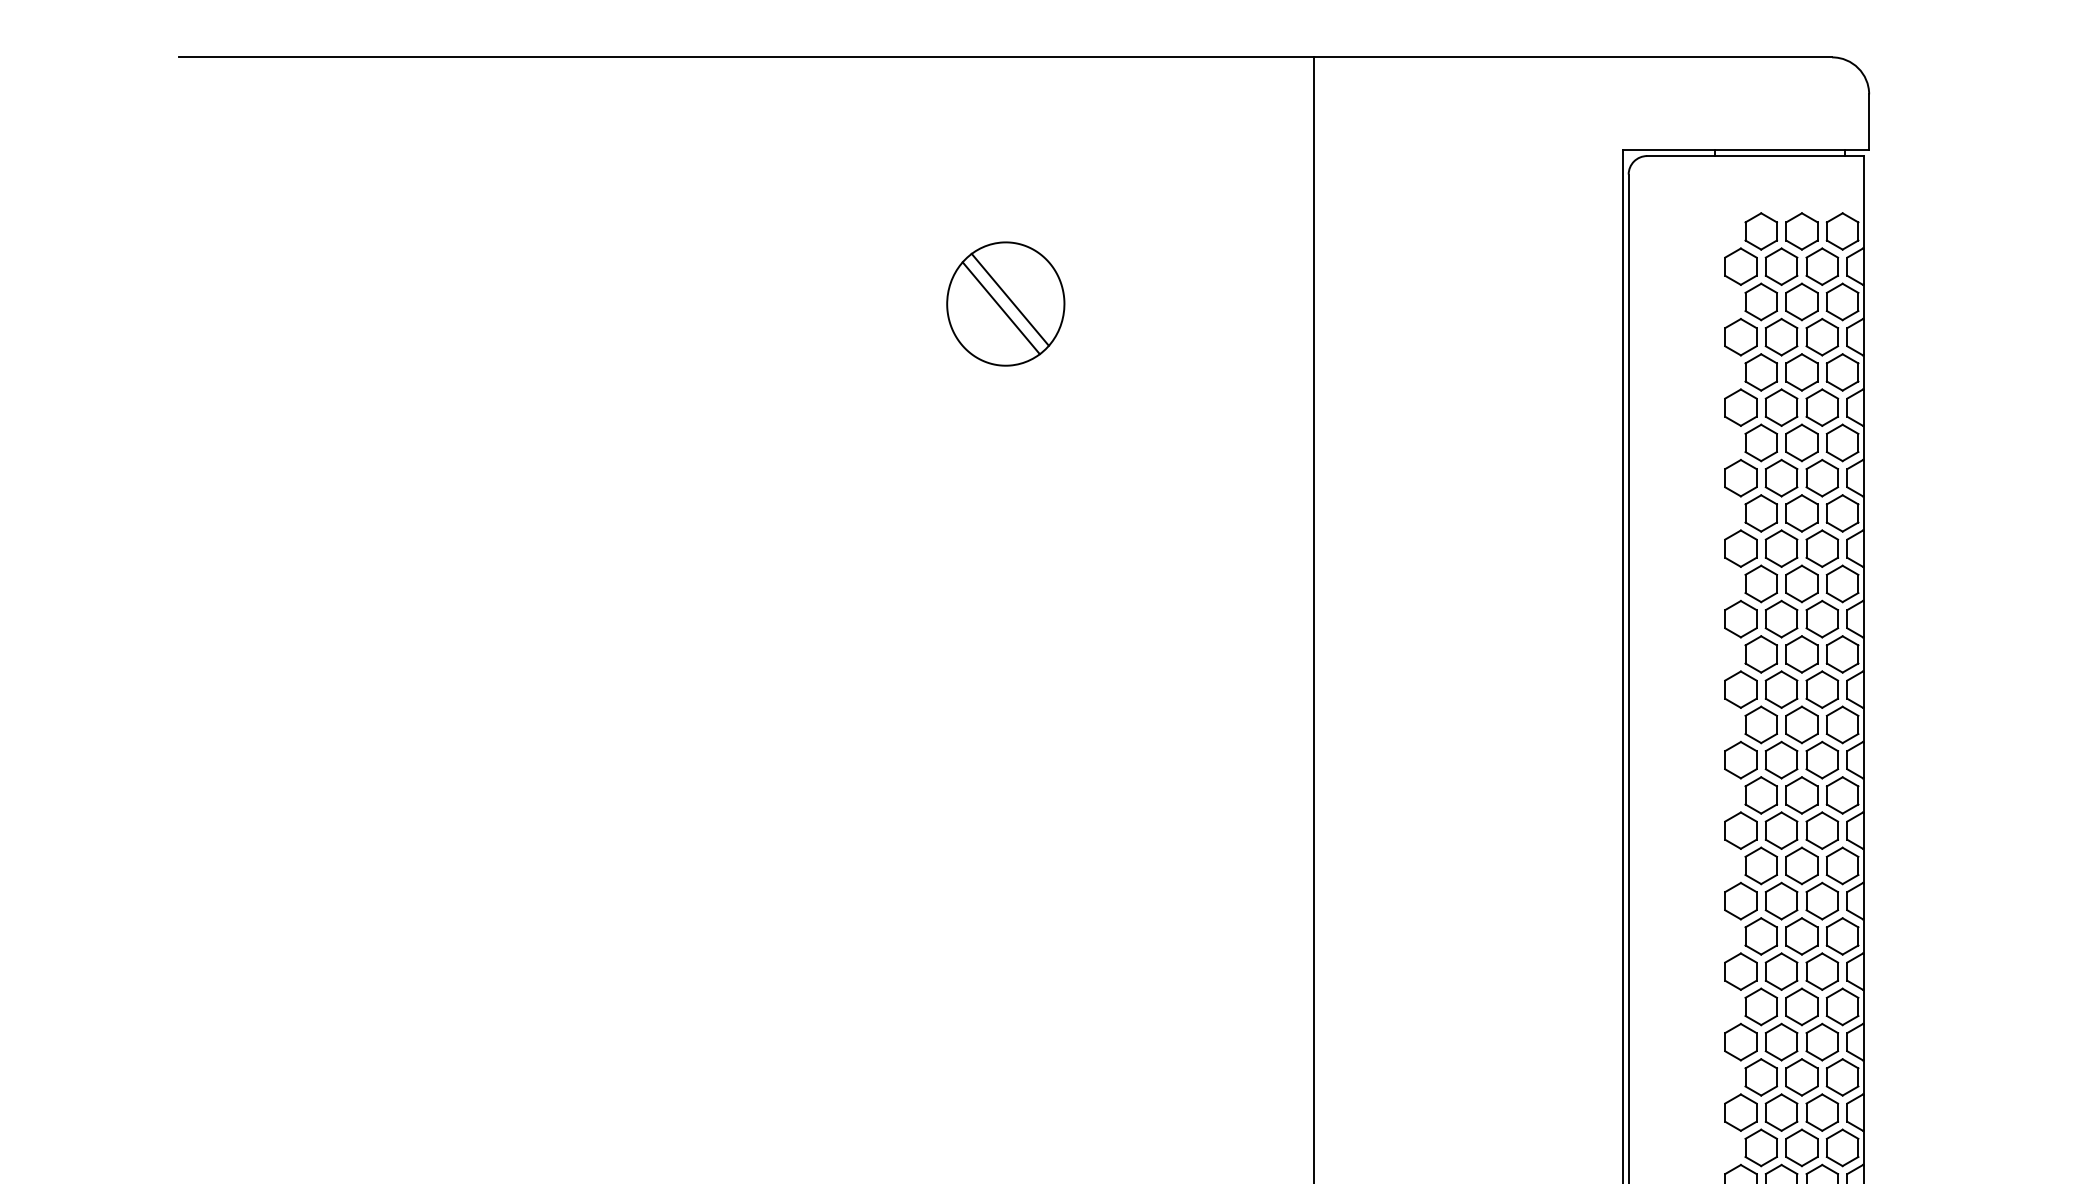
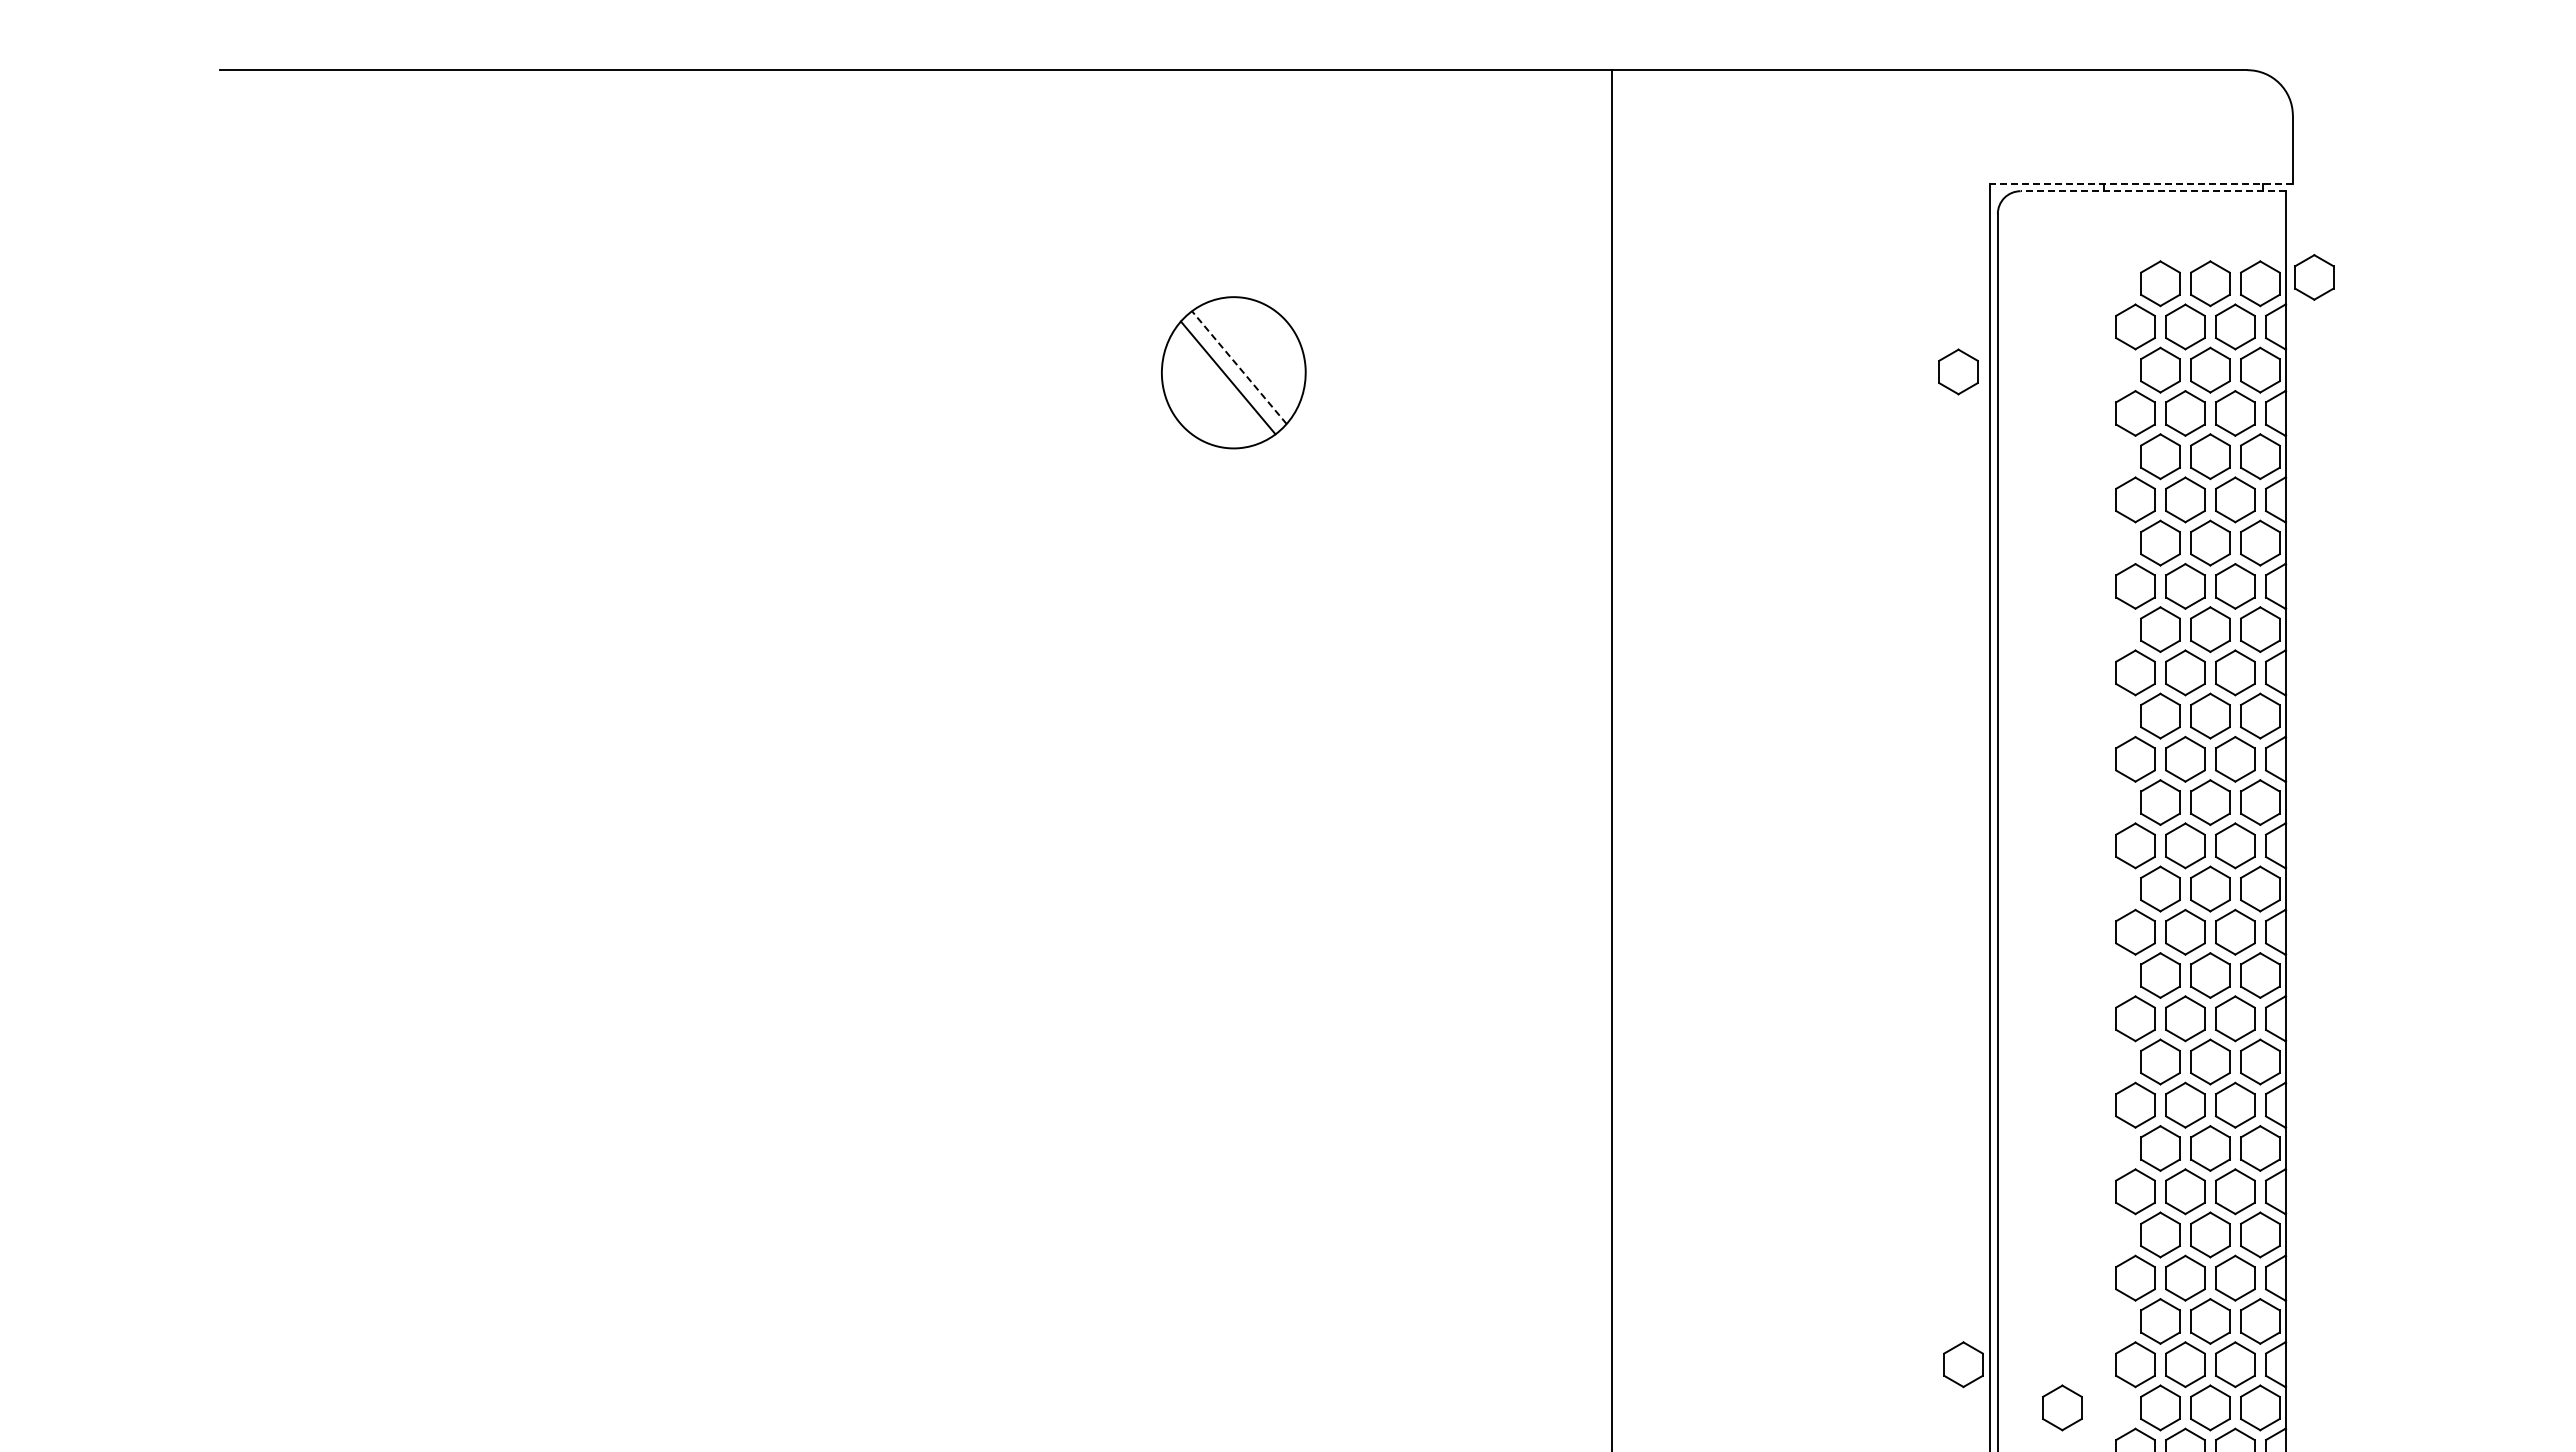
line: (1745, 149) -> (2141, 183), solid -> dashed
line: (1755, 156) -> (2153, 191), solid -> dashed
part: (1886, 226) -> (2314, 277), added
line: (1010, 299) -> (1239, 367), solid -> dashed
part: (1596, 303) -> (1958, 371), added
part: (1600, 1112) -> (1963, 1364), added
part: (1681, 1147) -> (2062, 1407), added

